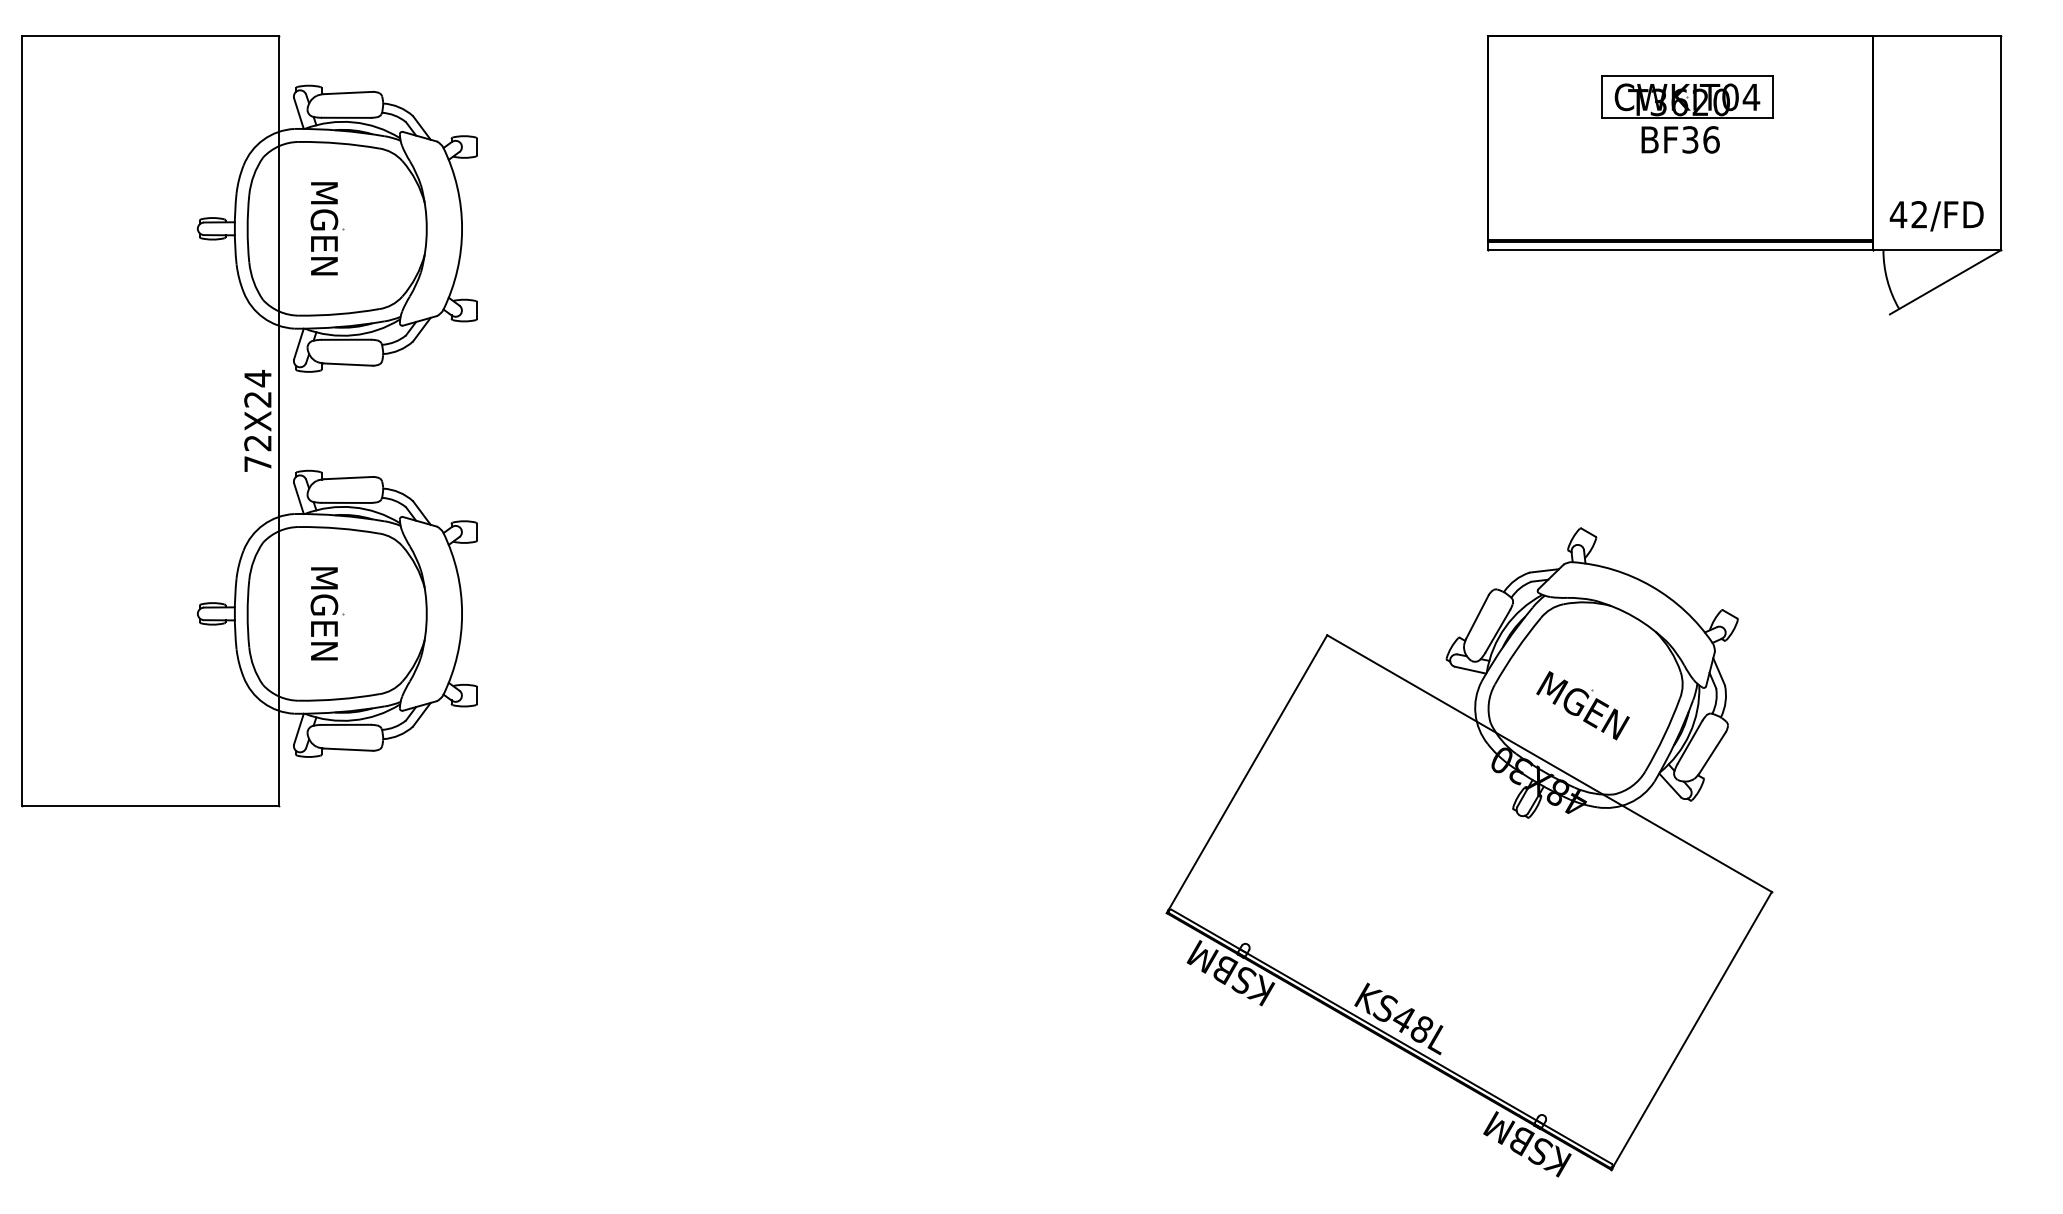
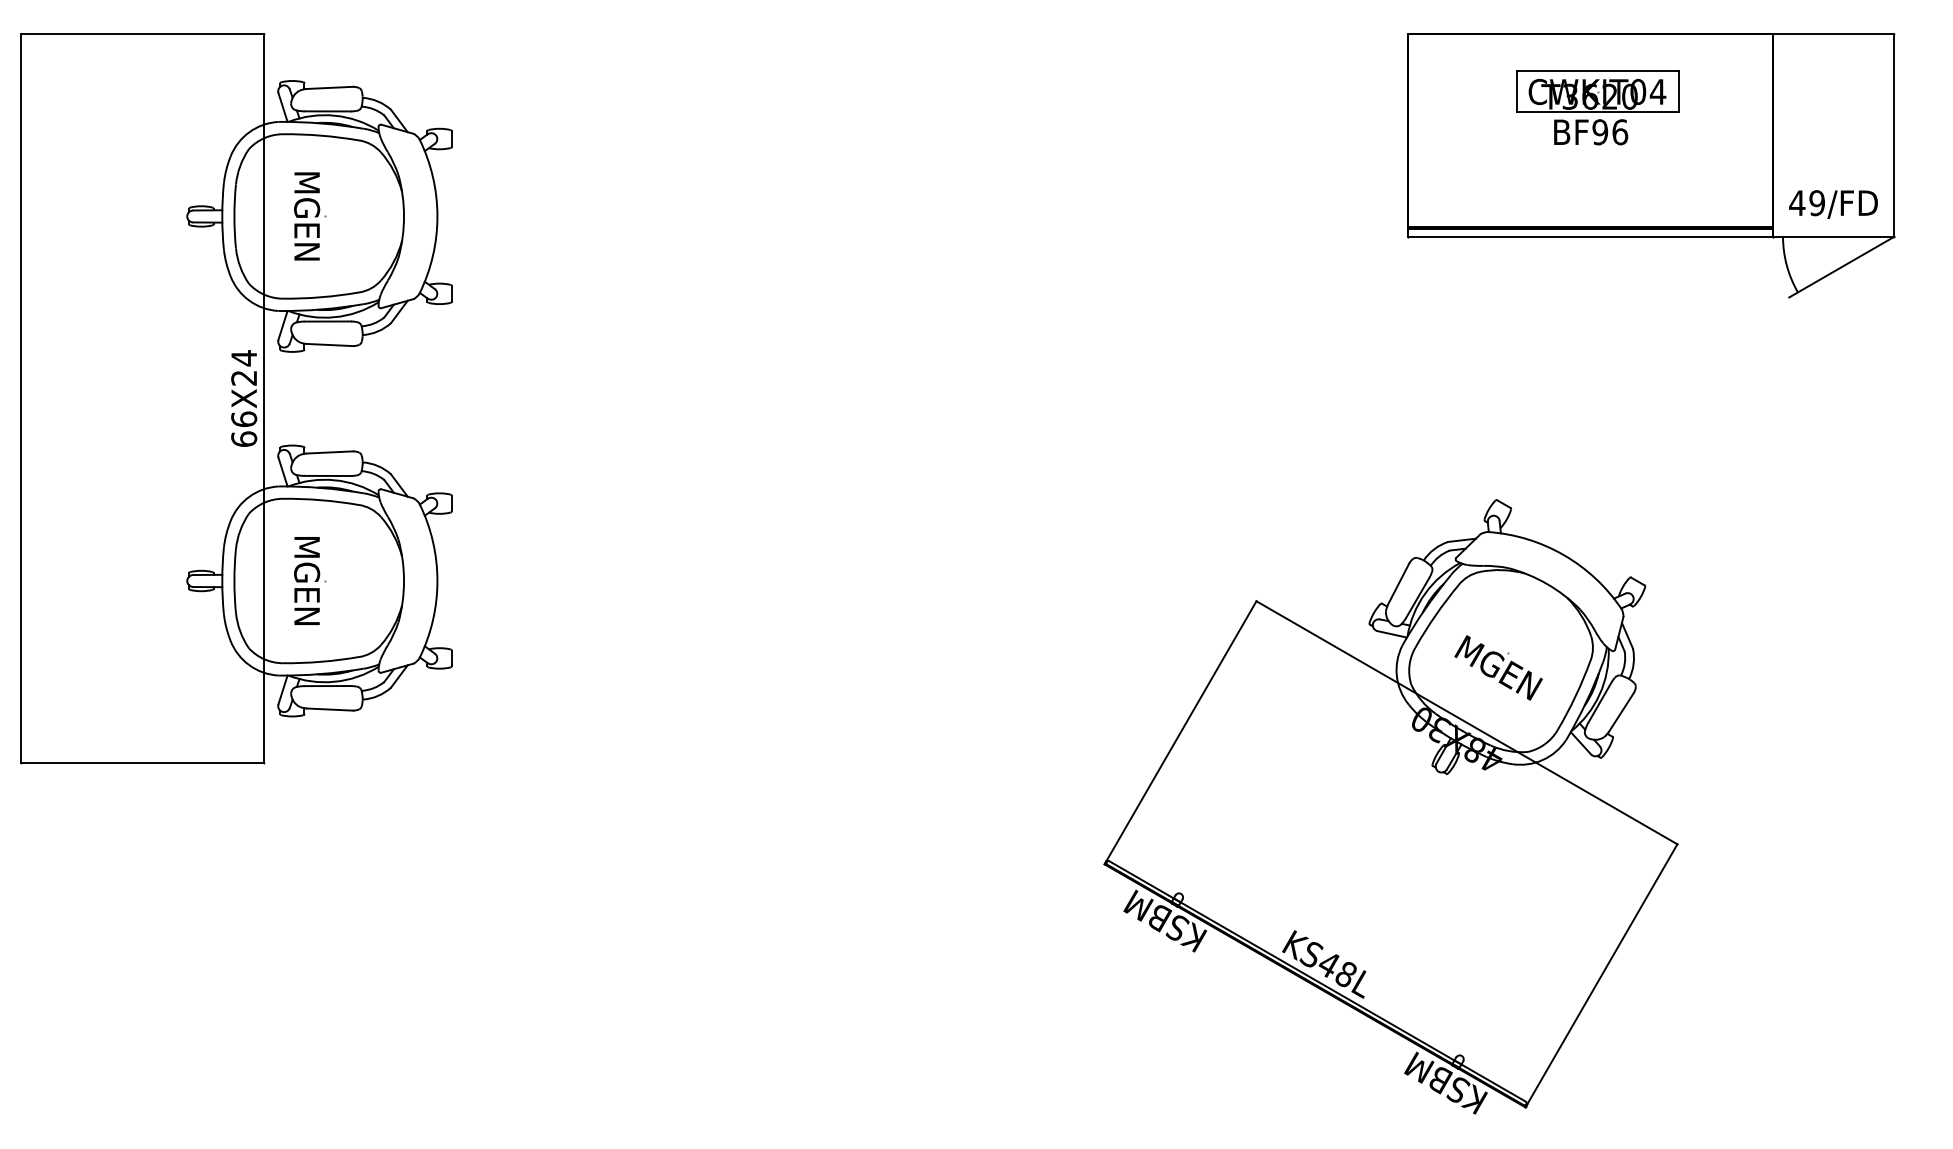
text: (1690, 139) -> (1600, 131), BF36 -> BF96
text: (1919, 214) -> (1817, 202), 42/FD -> 49/FD
text: (257, 453) -> (243, 429), 72X24 -> 66X24

